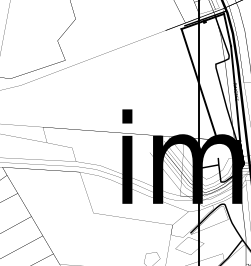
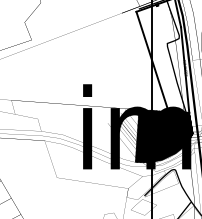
hatch: (208, 166) -> (160, 135), added

